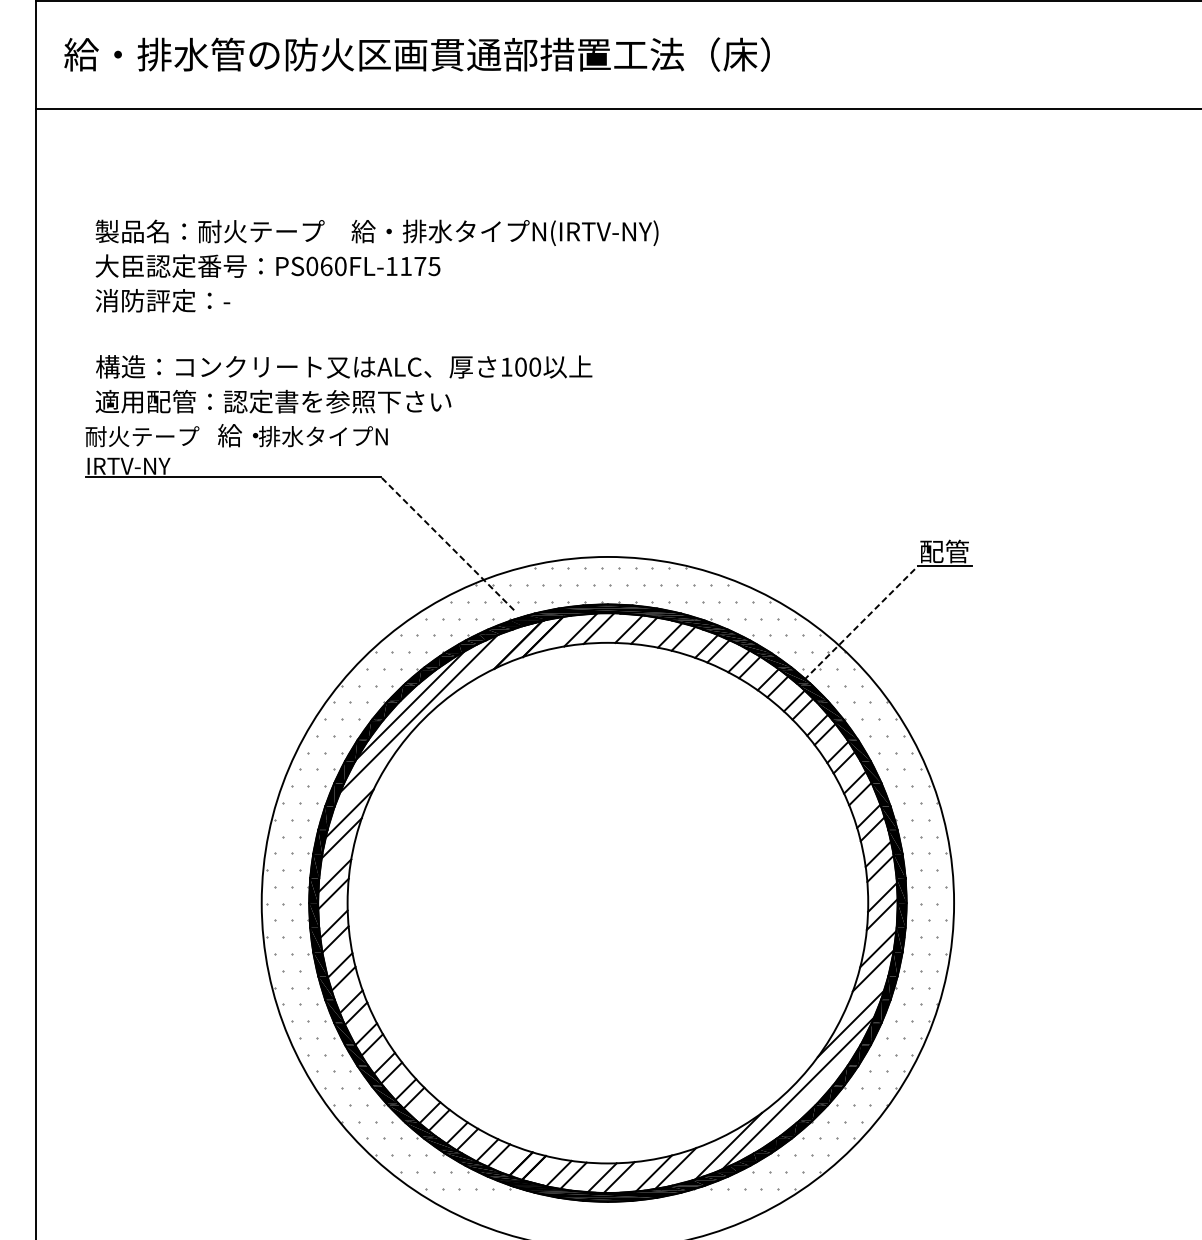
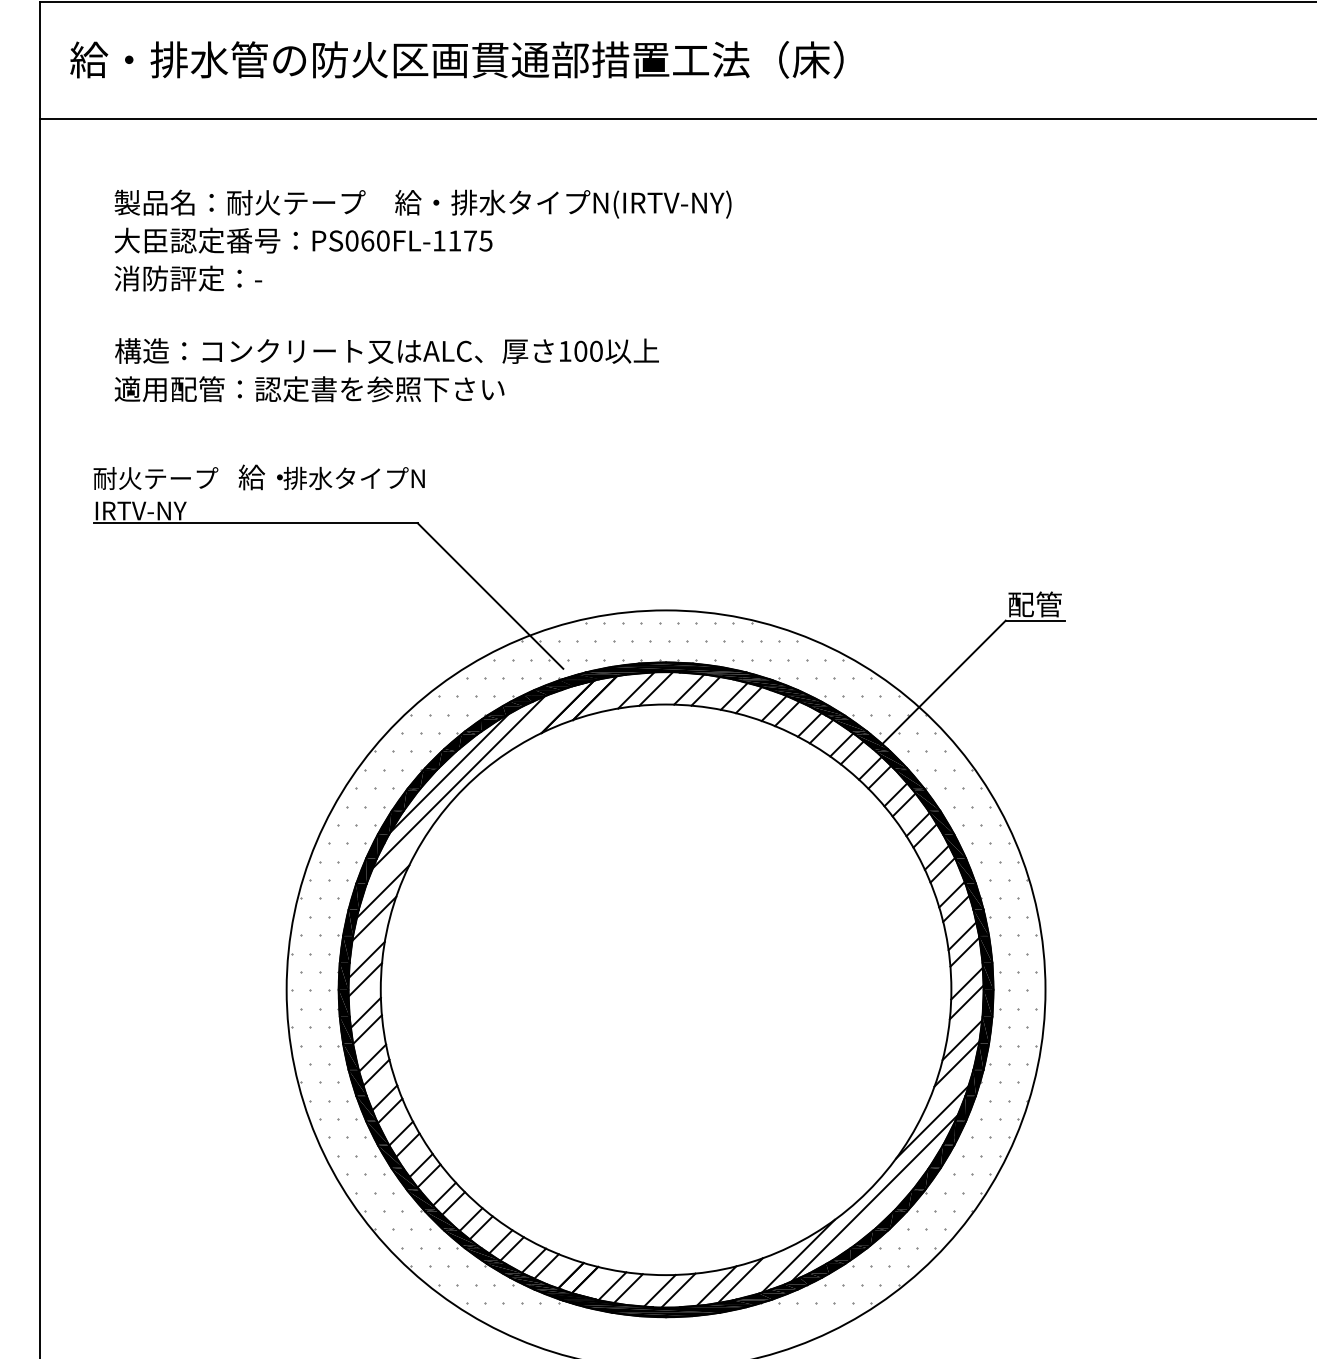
text: (376, 316) -> (422, 295), moved
line: (447, 544) -> (490, 596), dashed -> solid
line: (861, 622) -> (943, 682), dashed -> solid

